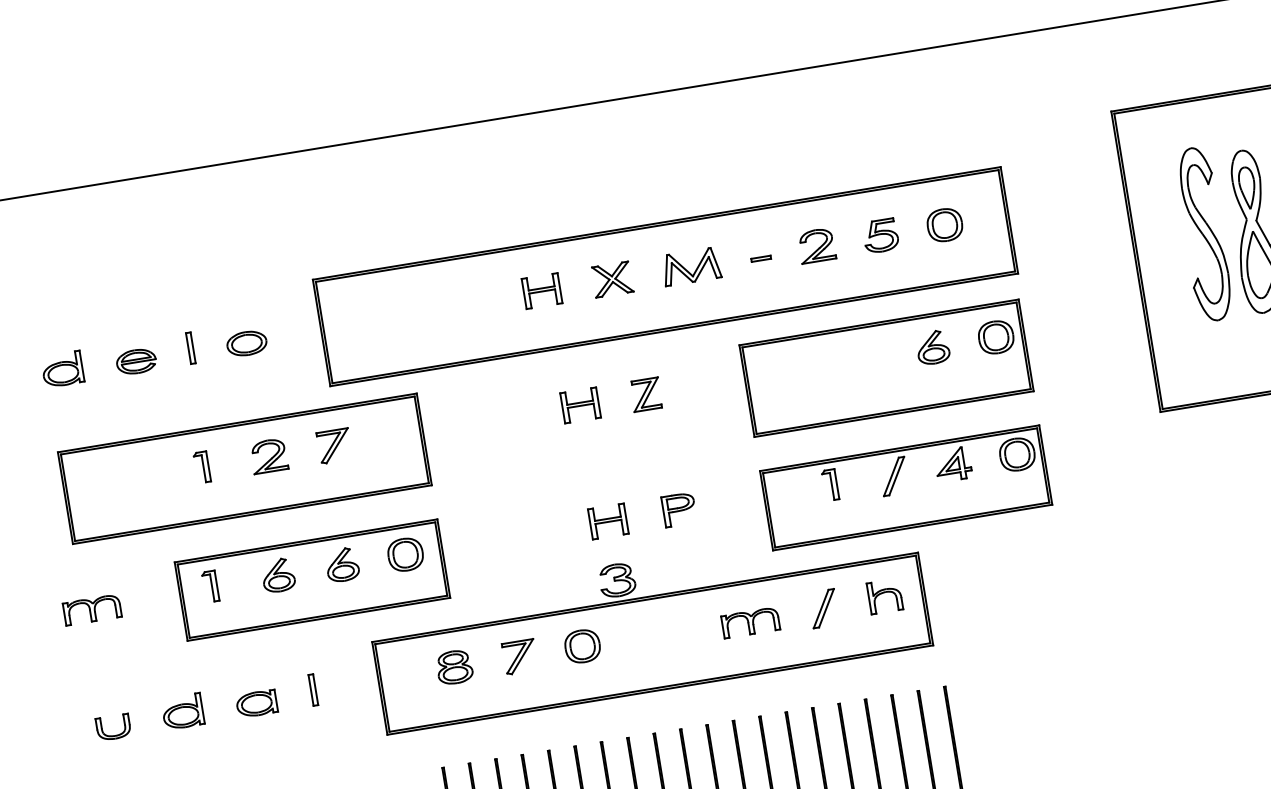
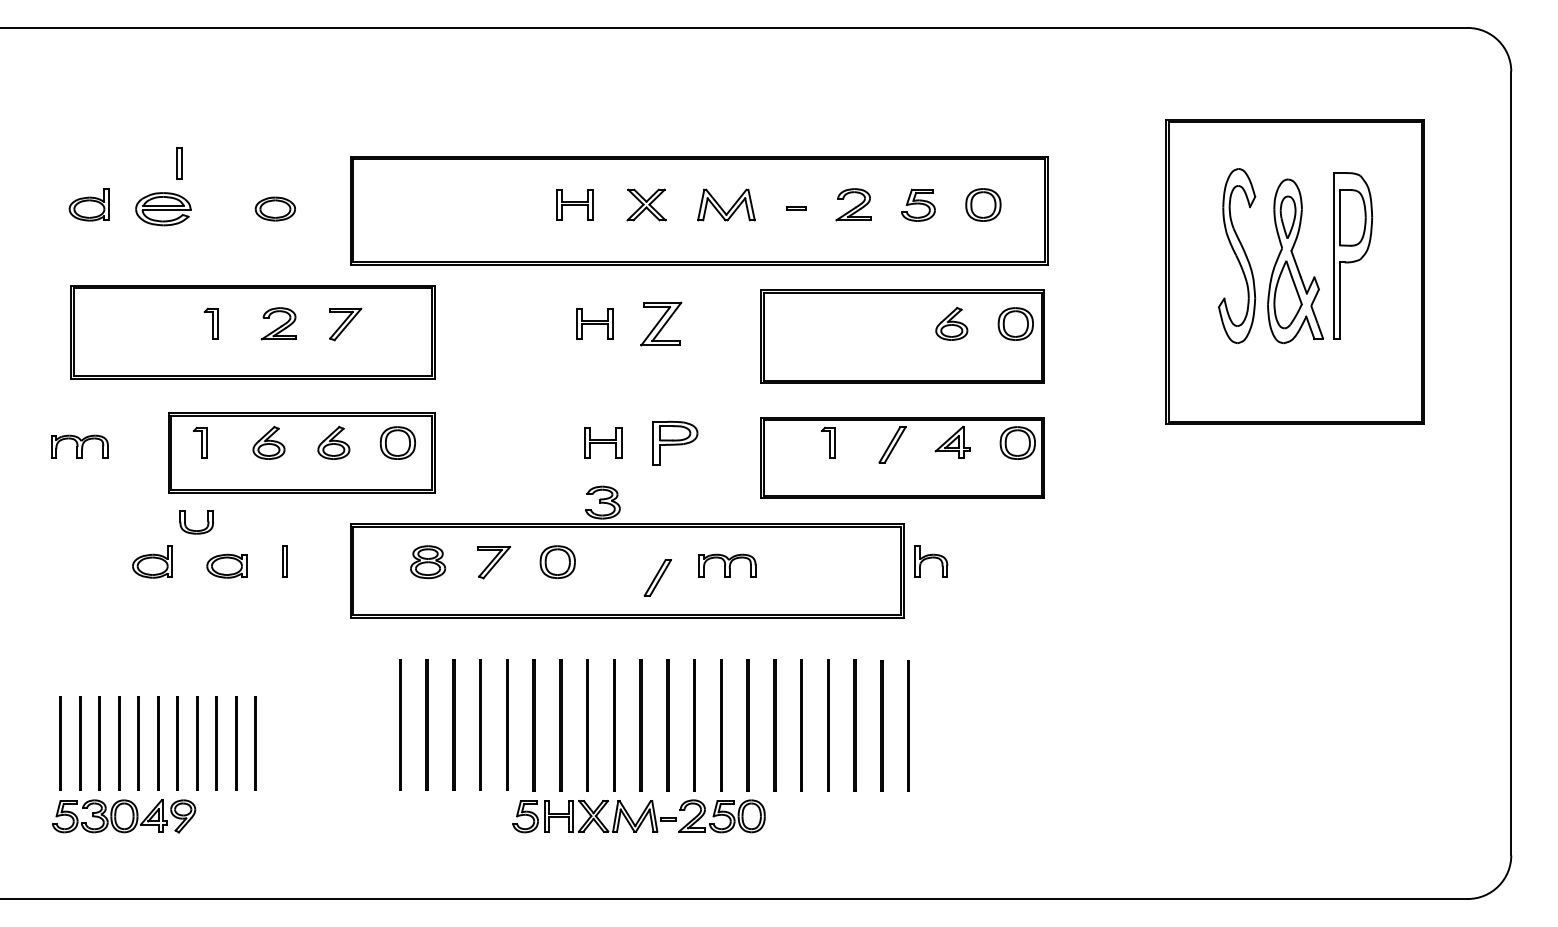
part: (190, 348) -> (179, 163), moved
part: (136, 361) -> (163, 208), size x1.4
part: (645, 394) -> (660, 323), size x1.4
part: (678, 509) -> (674, 442), size x1.4
part: (885, 596) -> (931, 561), moved
part: (823, 608) -> (657, 577), moved
part: (111, 735) -> (193, 529), moved

